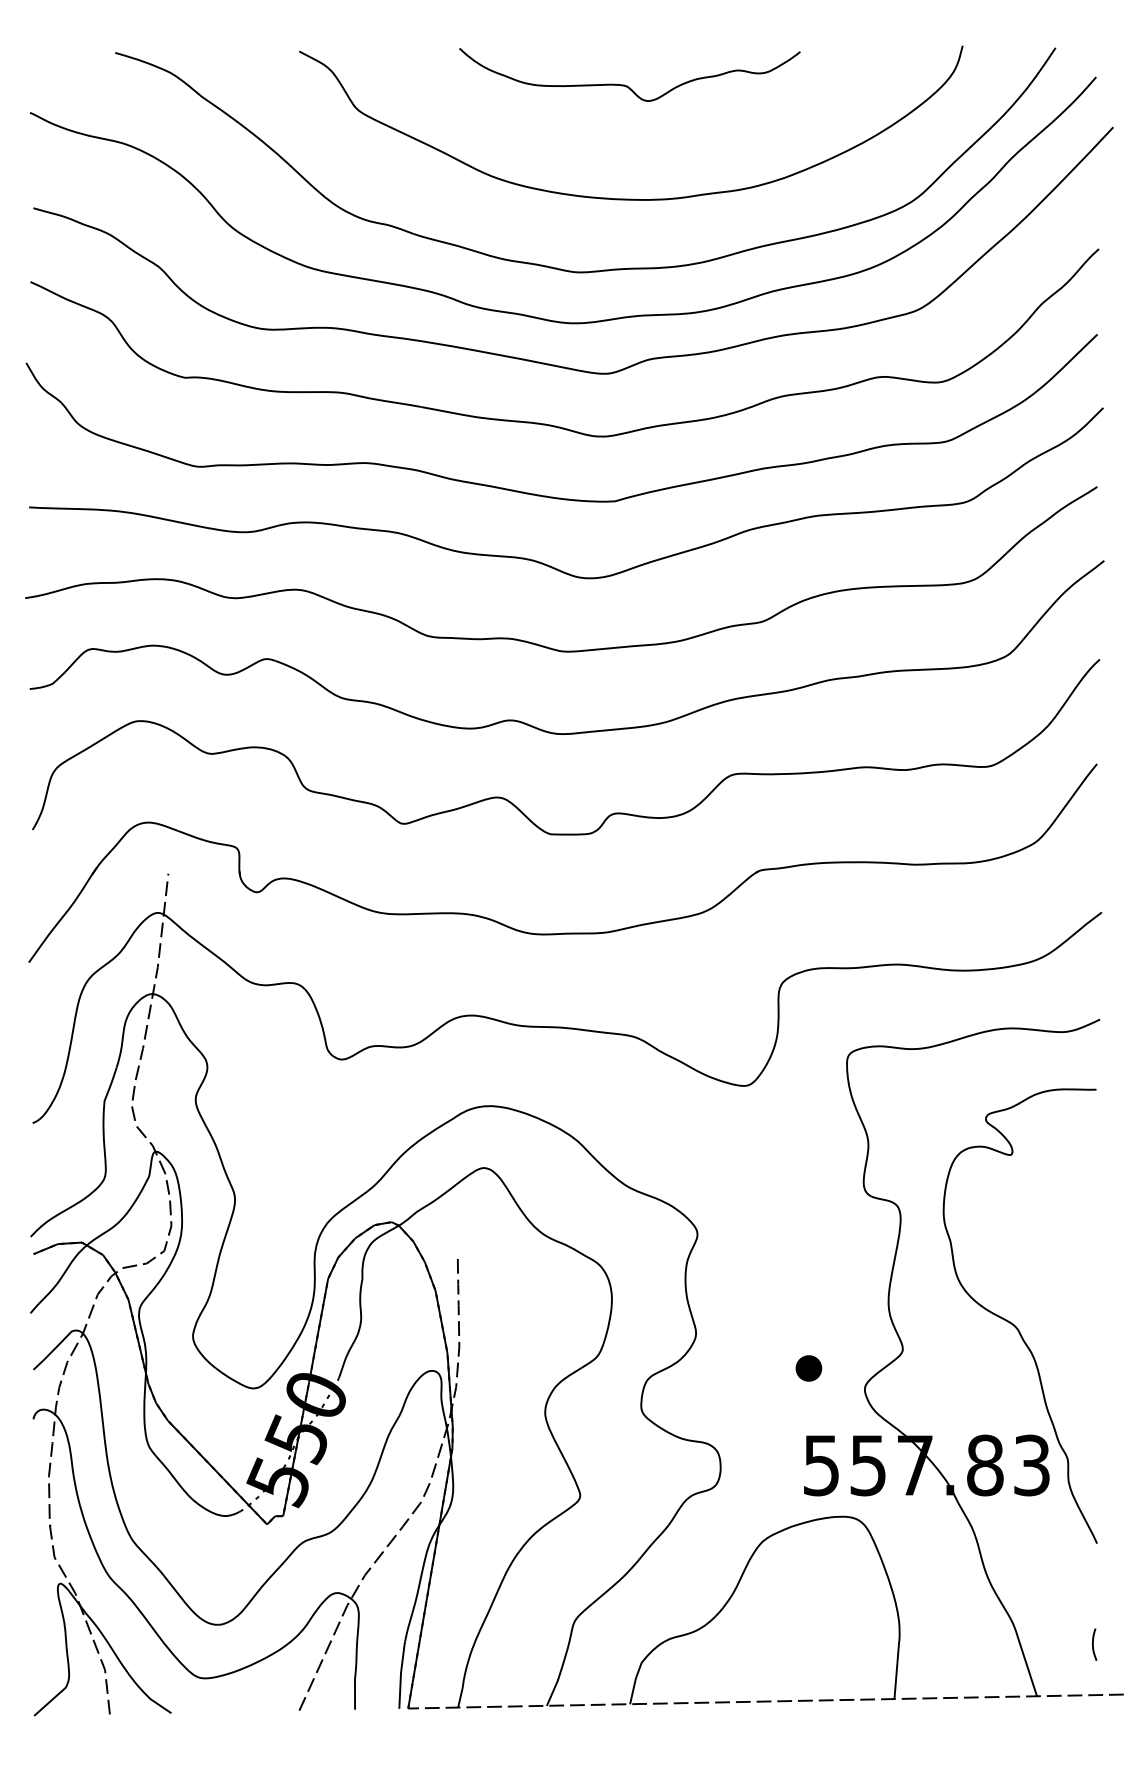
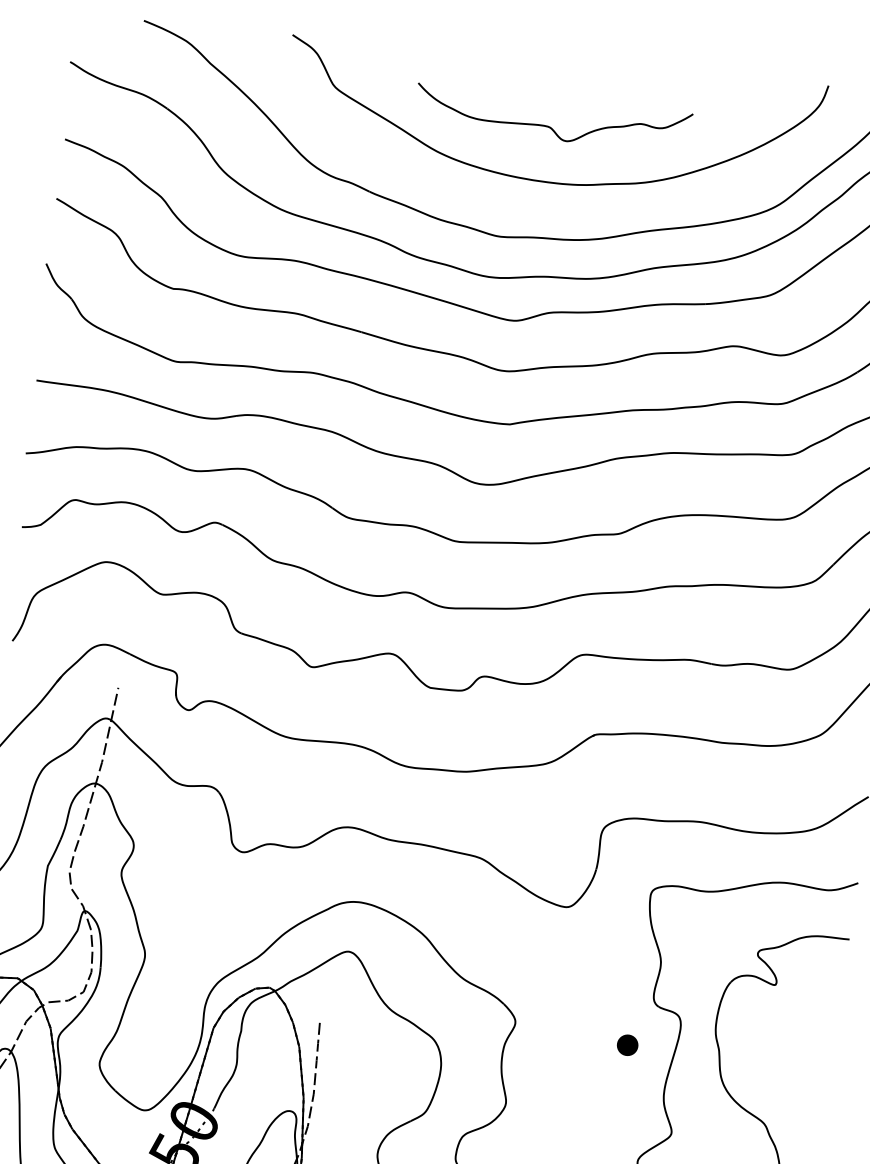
curve: (624, 84) -> (548, 125), moved
part: (808, 1368) -> (627, 1045), moved

